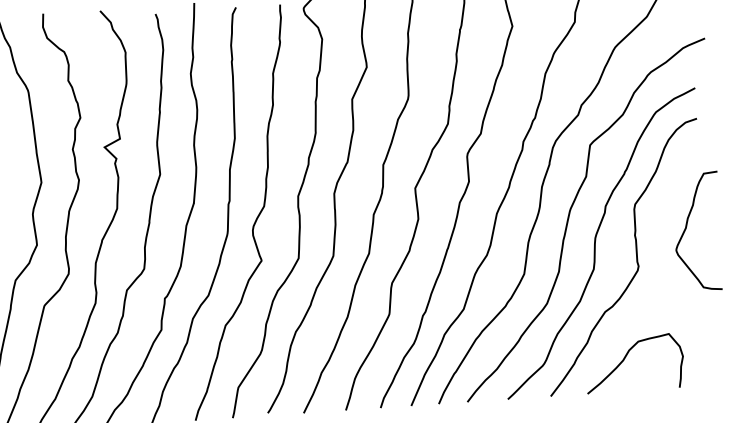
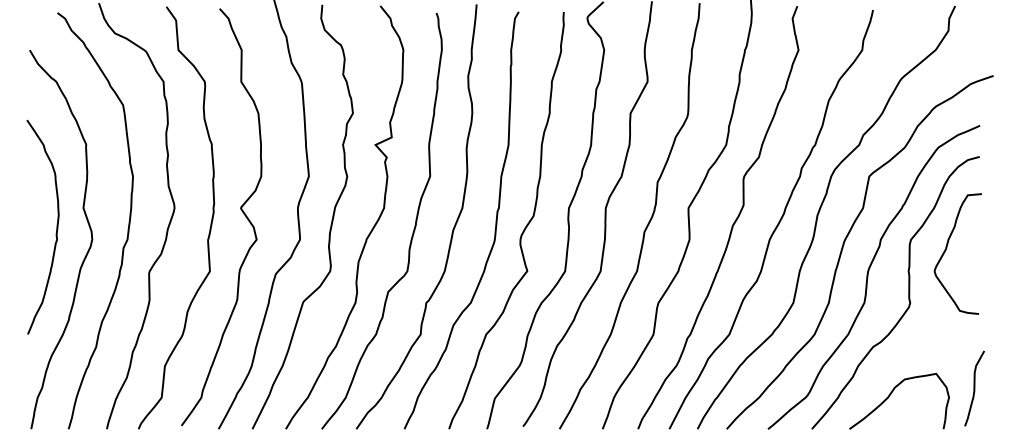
curve: (687, 227) -> (947, 248), moved
curve: (707, 345) -> (974, 388), added

